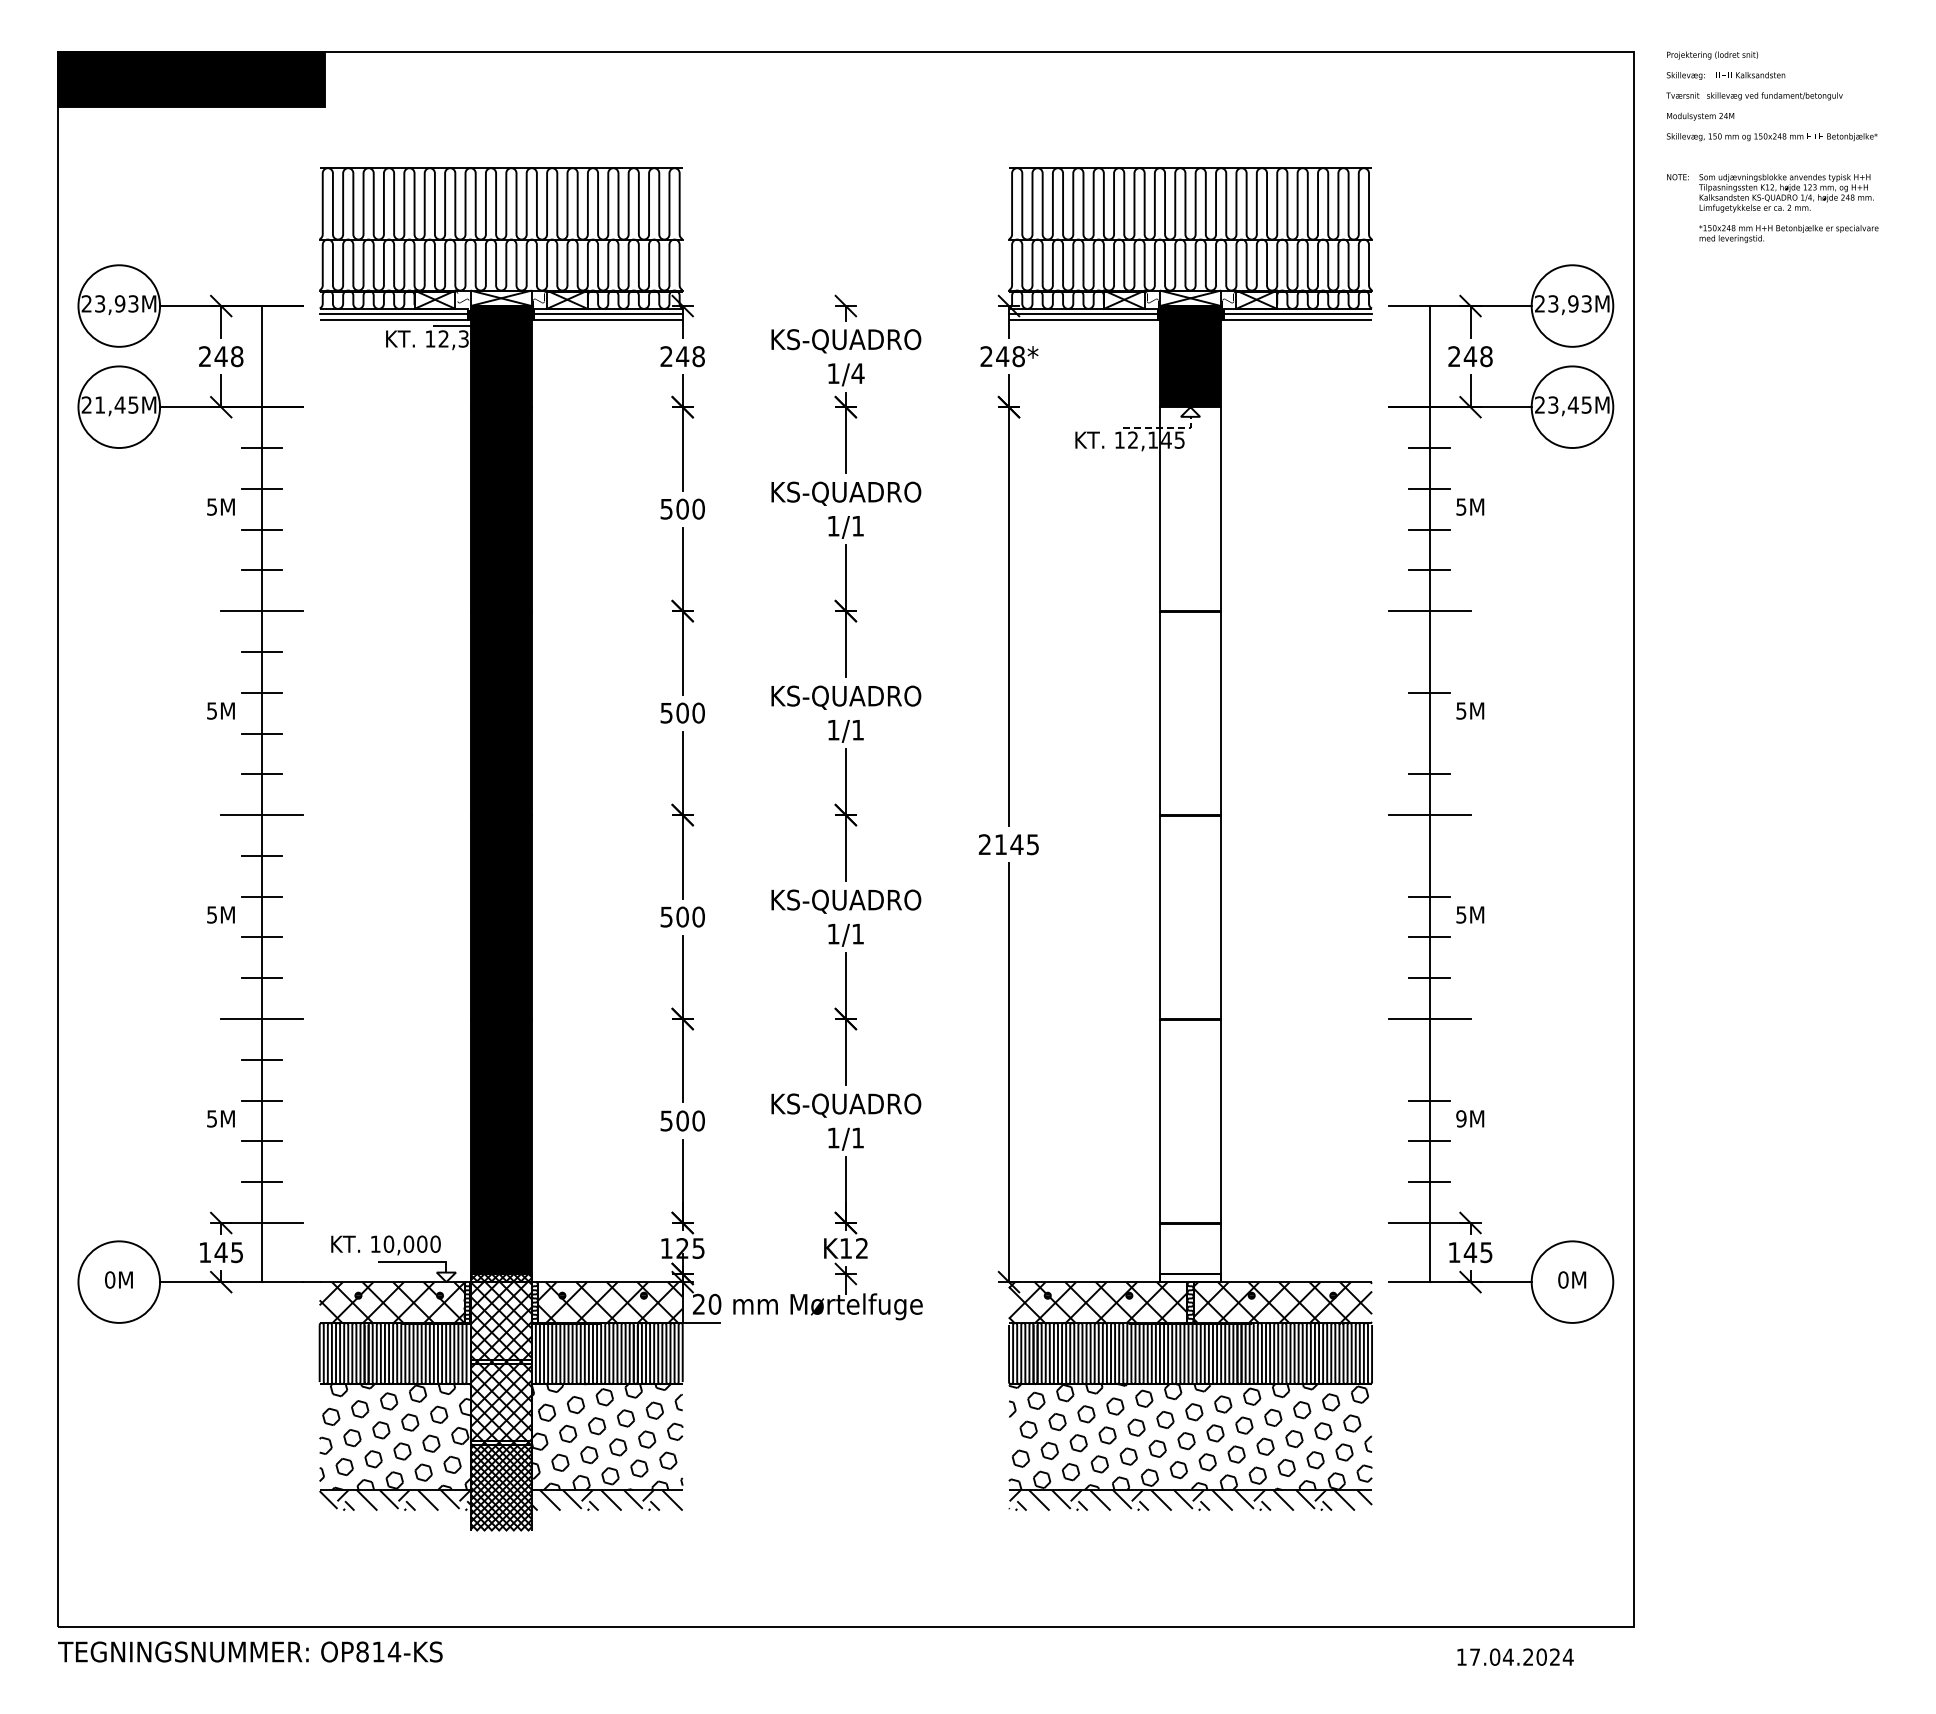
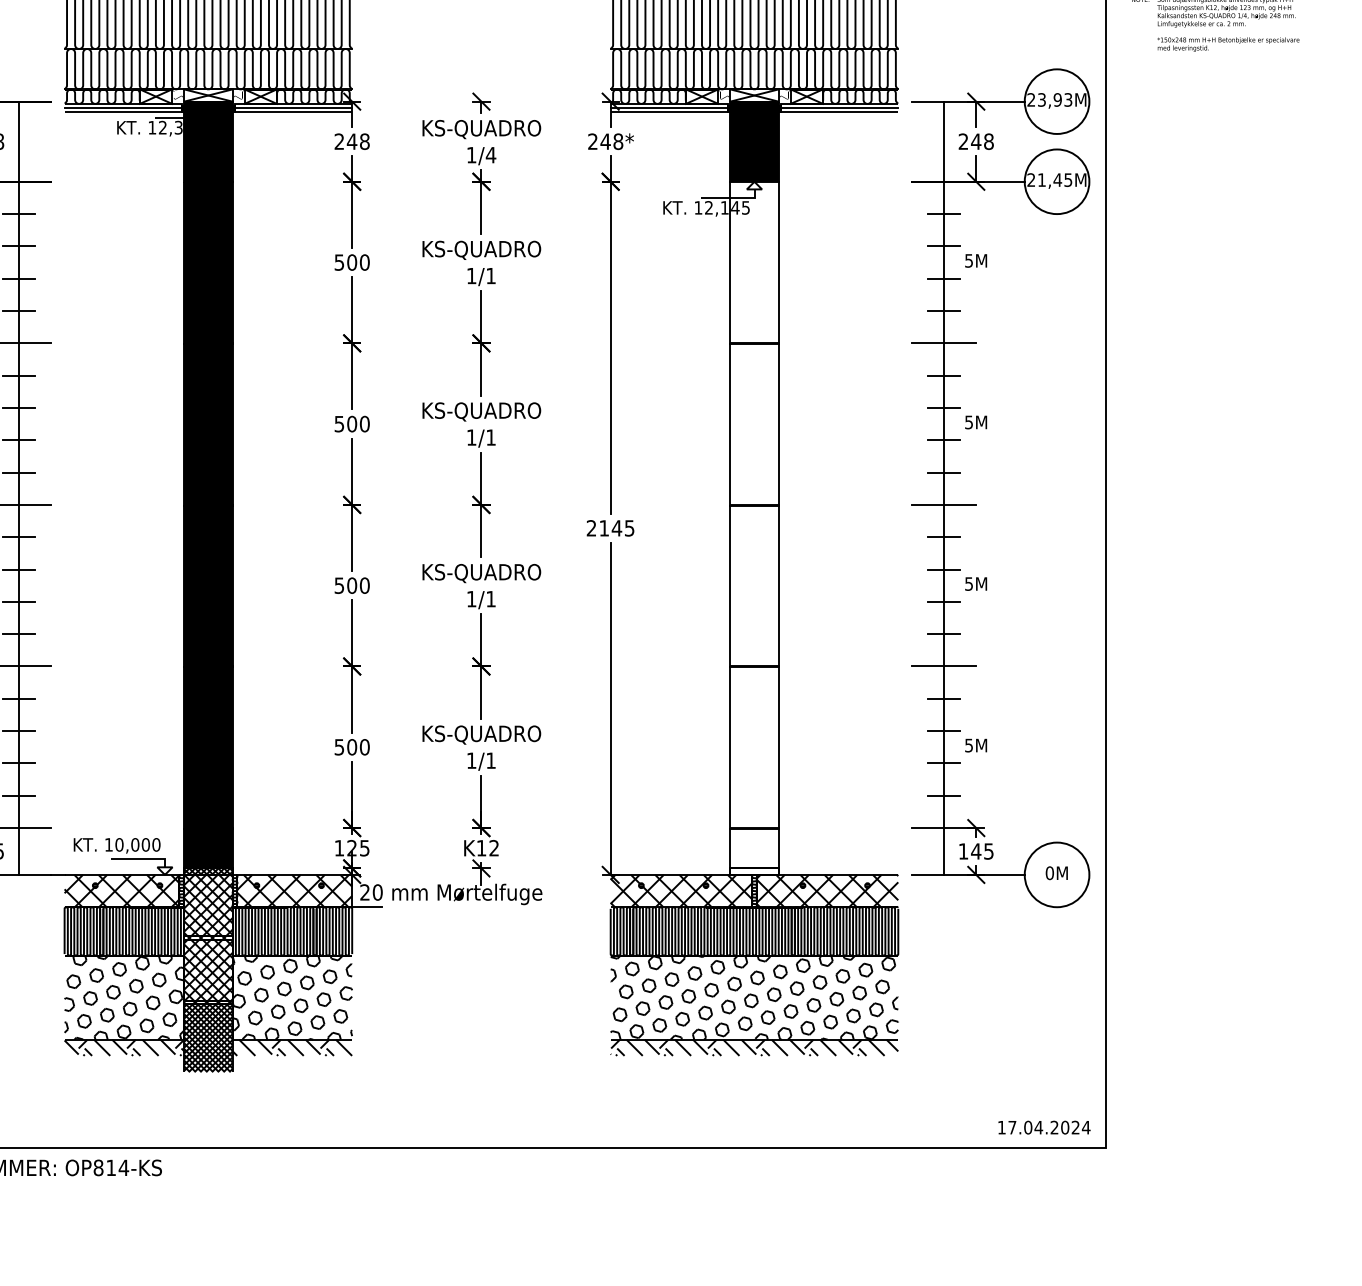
text: (1553, 404) -> (1042, 179), 23,45M -> 21,45M
line: (1162, 427) -> (732, 197), dashed -> solid
line: (1429, 651) -> (943, 375), added
line: (1429, 733) -> (943, 440), added
line: (1429, 855) -> (943, 536), added
line: (1429, 1059) -> (943, 698), added
text: (1461, 1118) -> (969, 745), 9M -> 5M
text: (1515, 1656) -> (1044, 1127), moved

